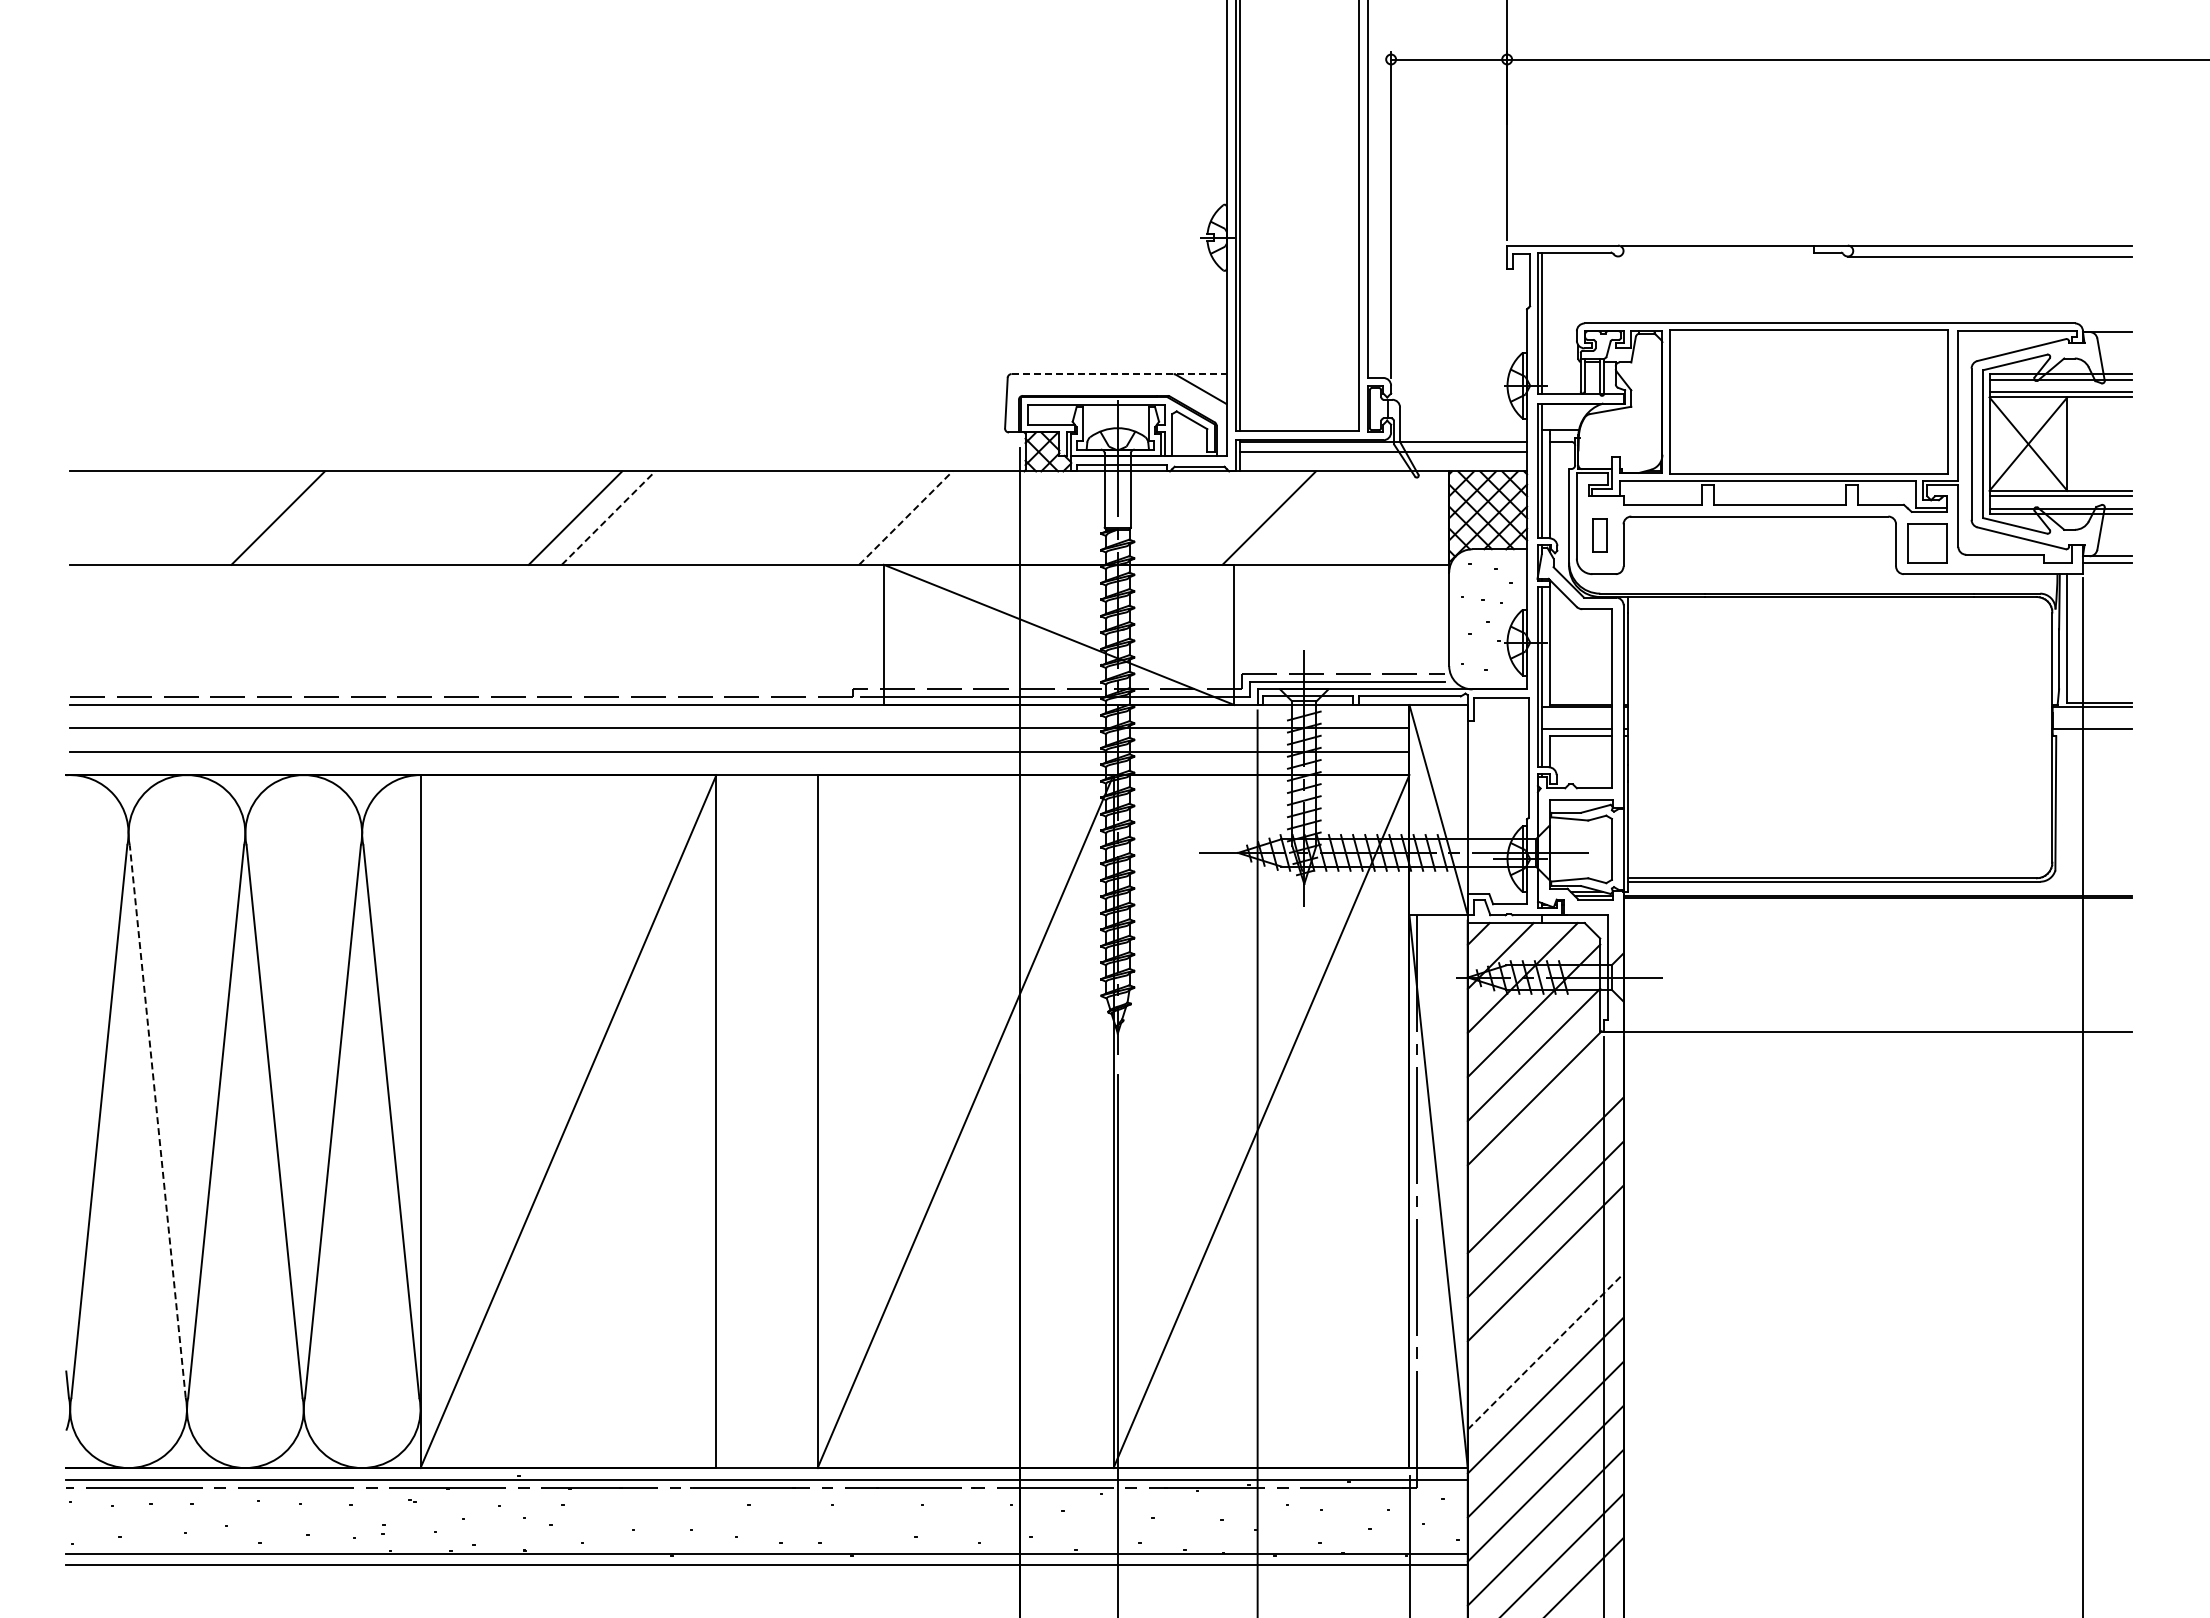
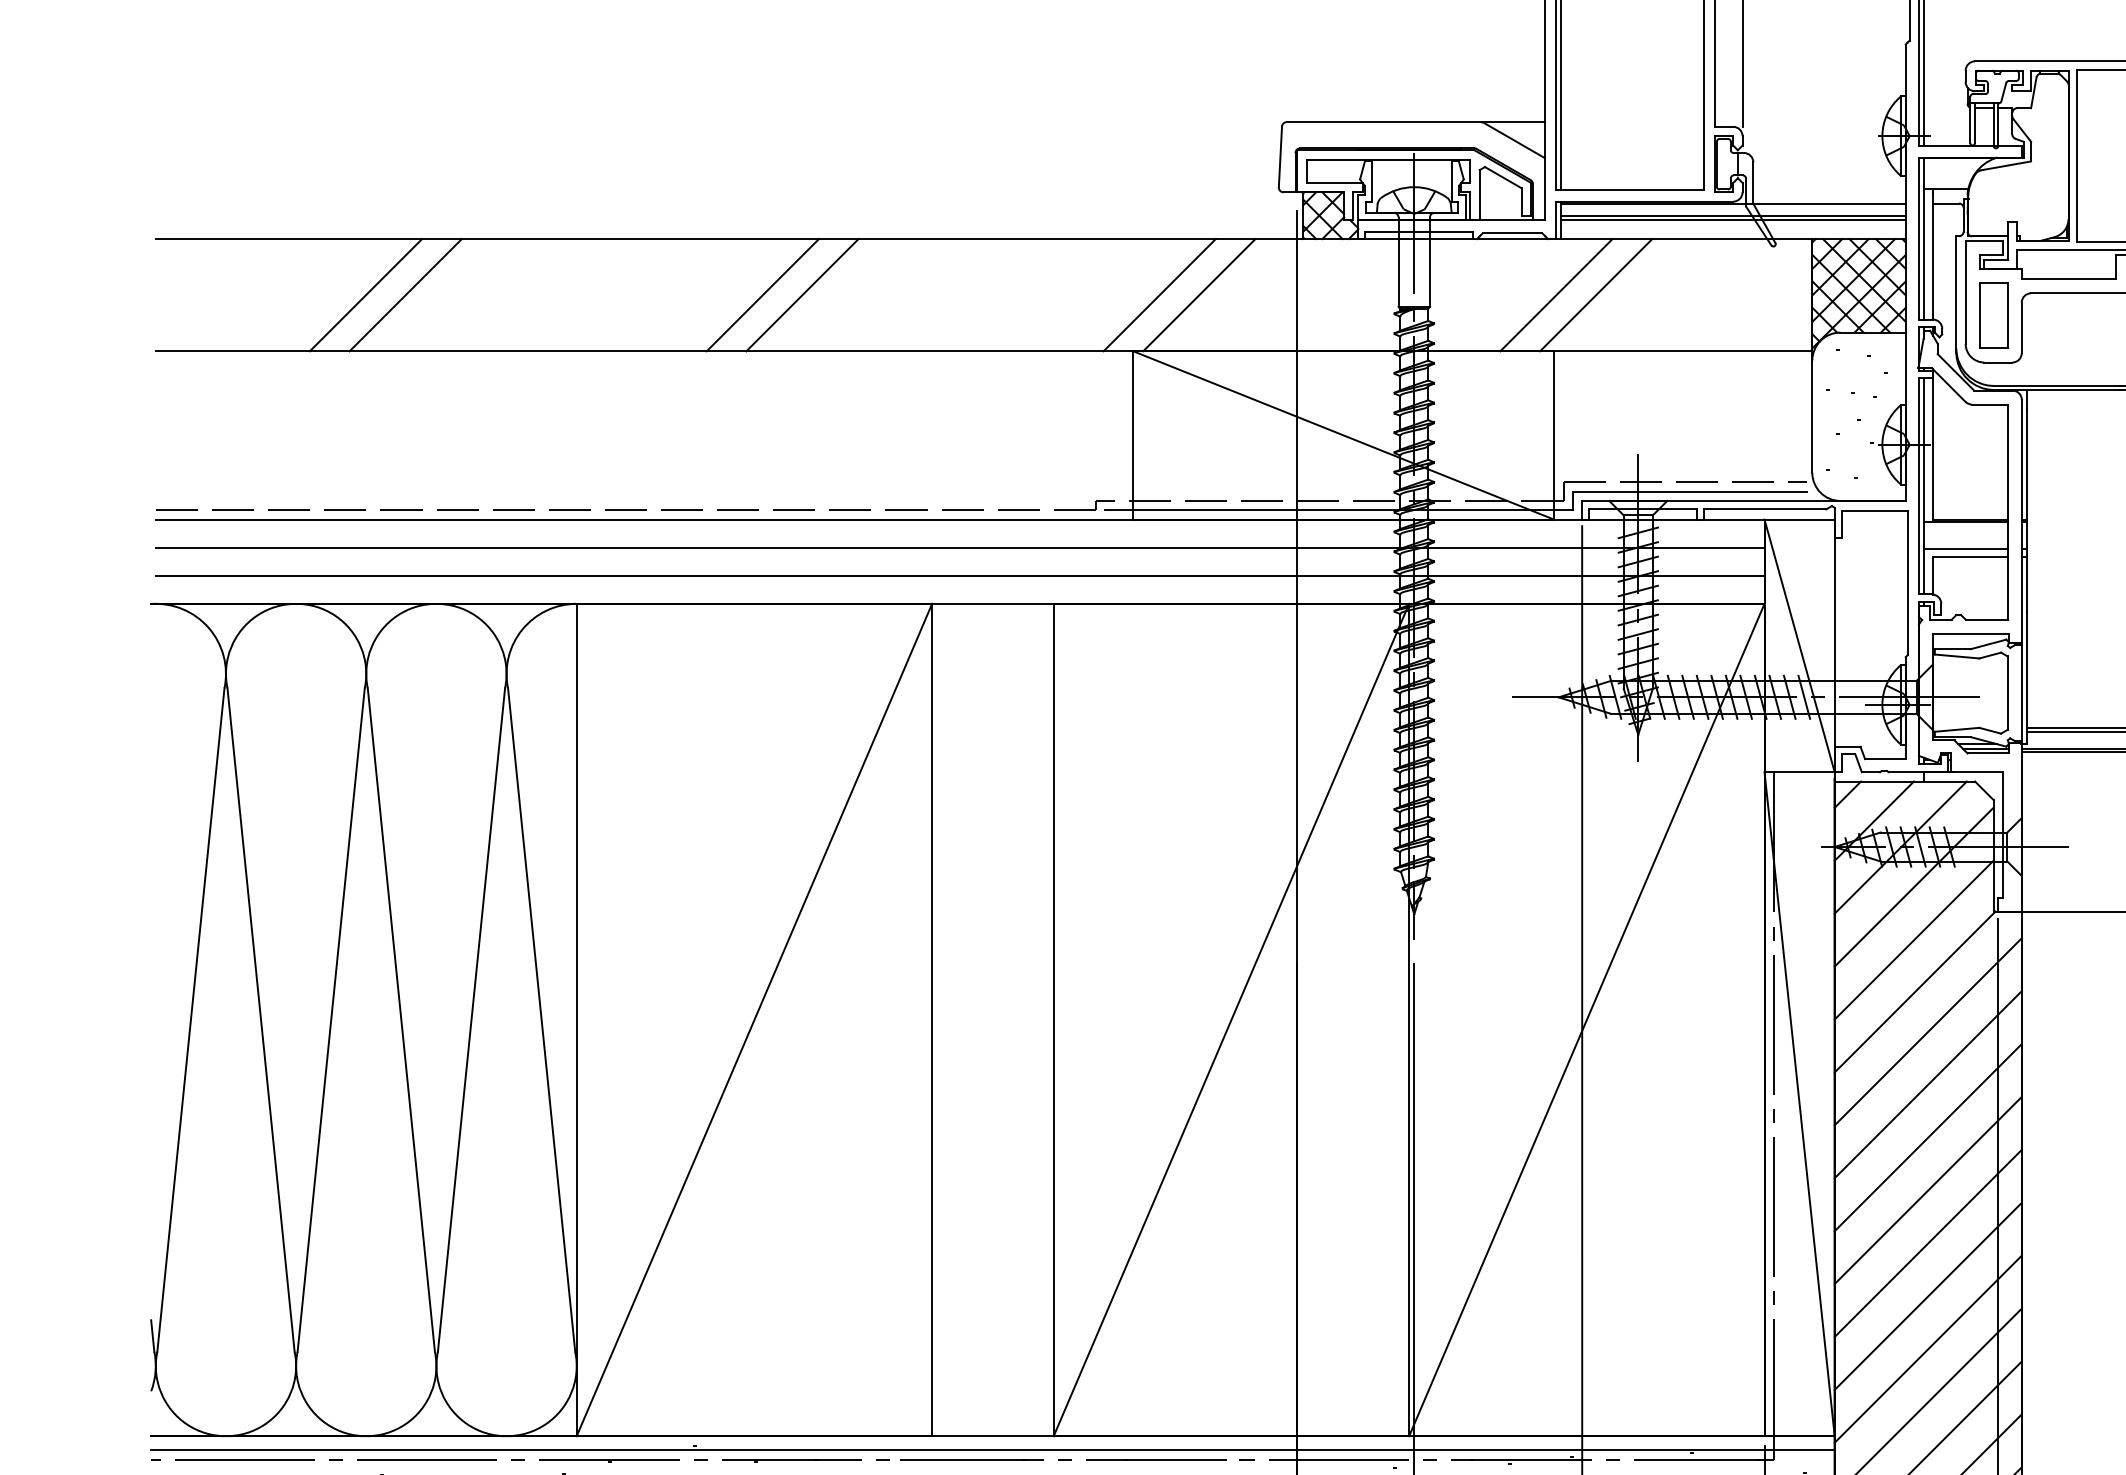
line: (1119, 374) -> (1416, 122), dashed -> solid
line: (1383, 455) -> (1733, 219), added
line: (244, 517) -> (365, 294), added
line: (608, 517) -> (802, 294), dashed -> solid
line: (906, 517) -> (1160, 294), dashed -> solid
line: (938, 517) -> (1198, 294), added
line: (1235, 517) -> (1555, 294), added
part: (1600, 535) -> (1994, 316), size x1.67
line: (157, 1121) -> (260, 1019), dashed -> solid
line: (1545, 1131) -> (1927, 1031), added
line: (1545, 1307) -> (1927, 1243), added
line: (1546, 1351) -> (1929, 1296), dashed -> solid

